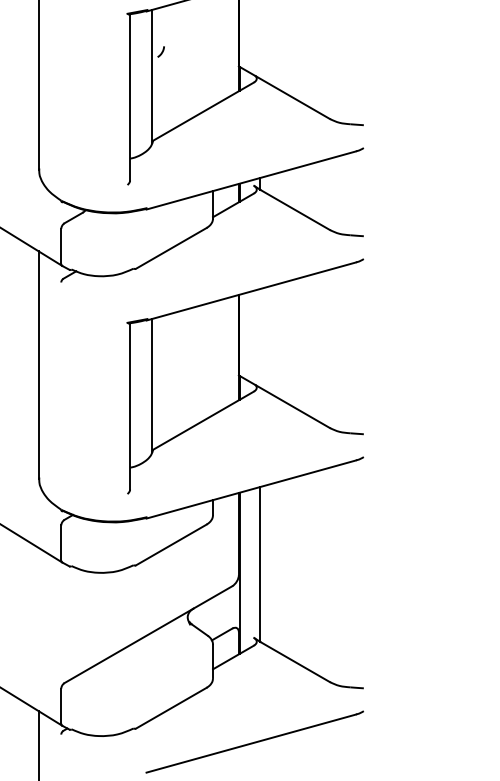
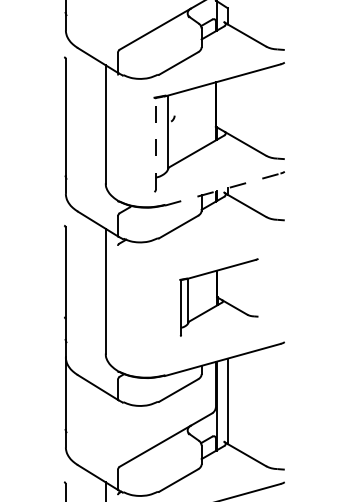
line: (129, 96) -> (155, 143), solid -> dashed
line: (250, 180) -> (222, 189), solid -> dashed
part: (243, 376) -> (218, 297), size x0.6

